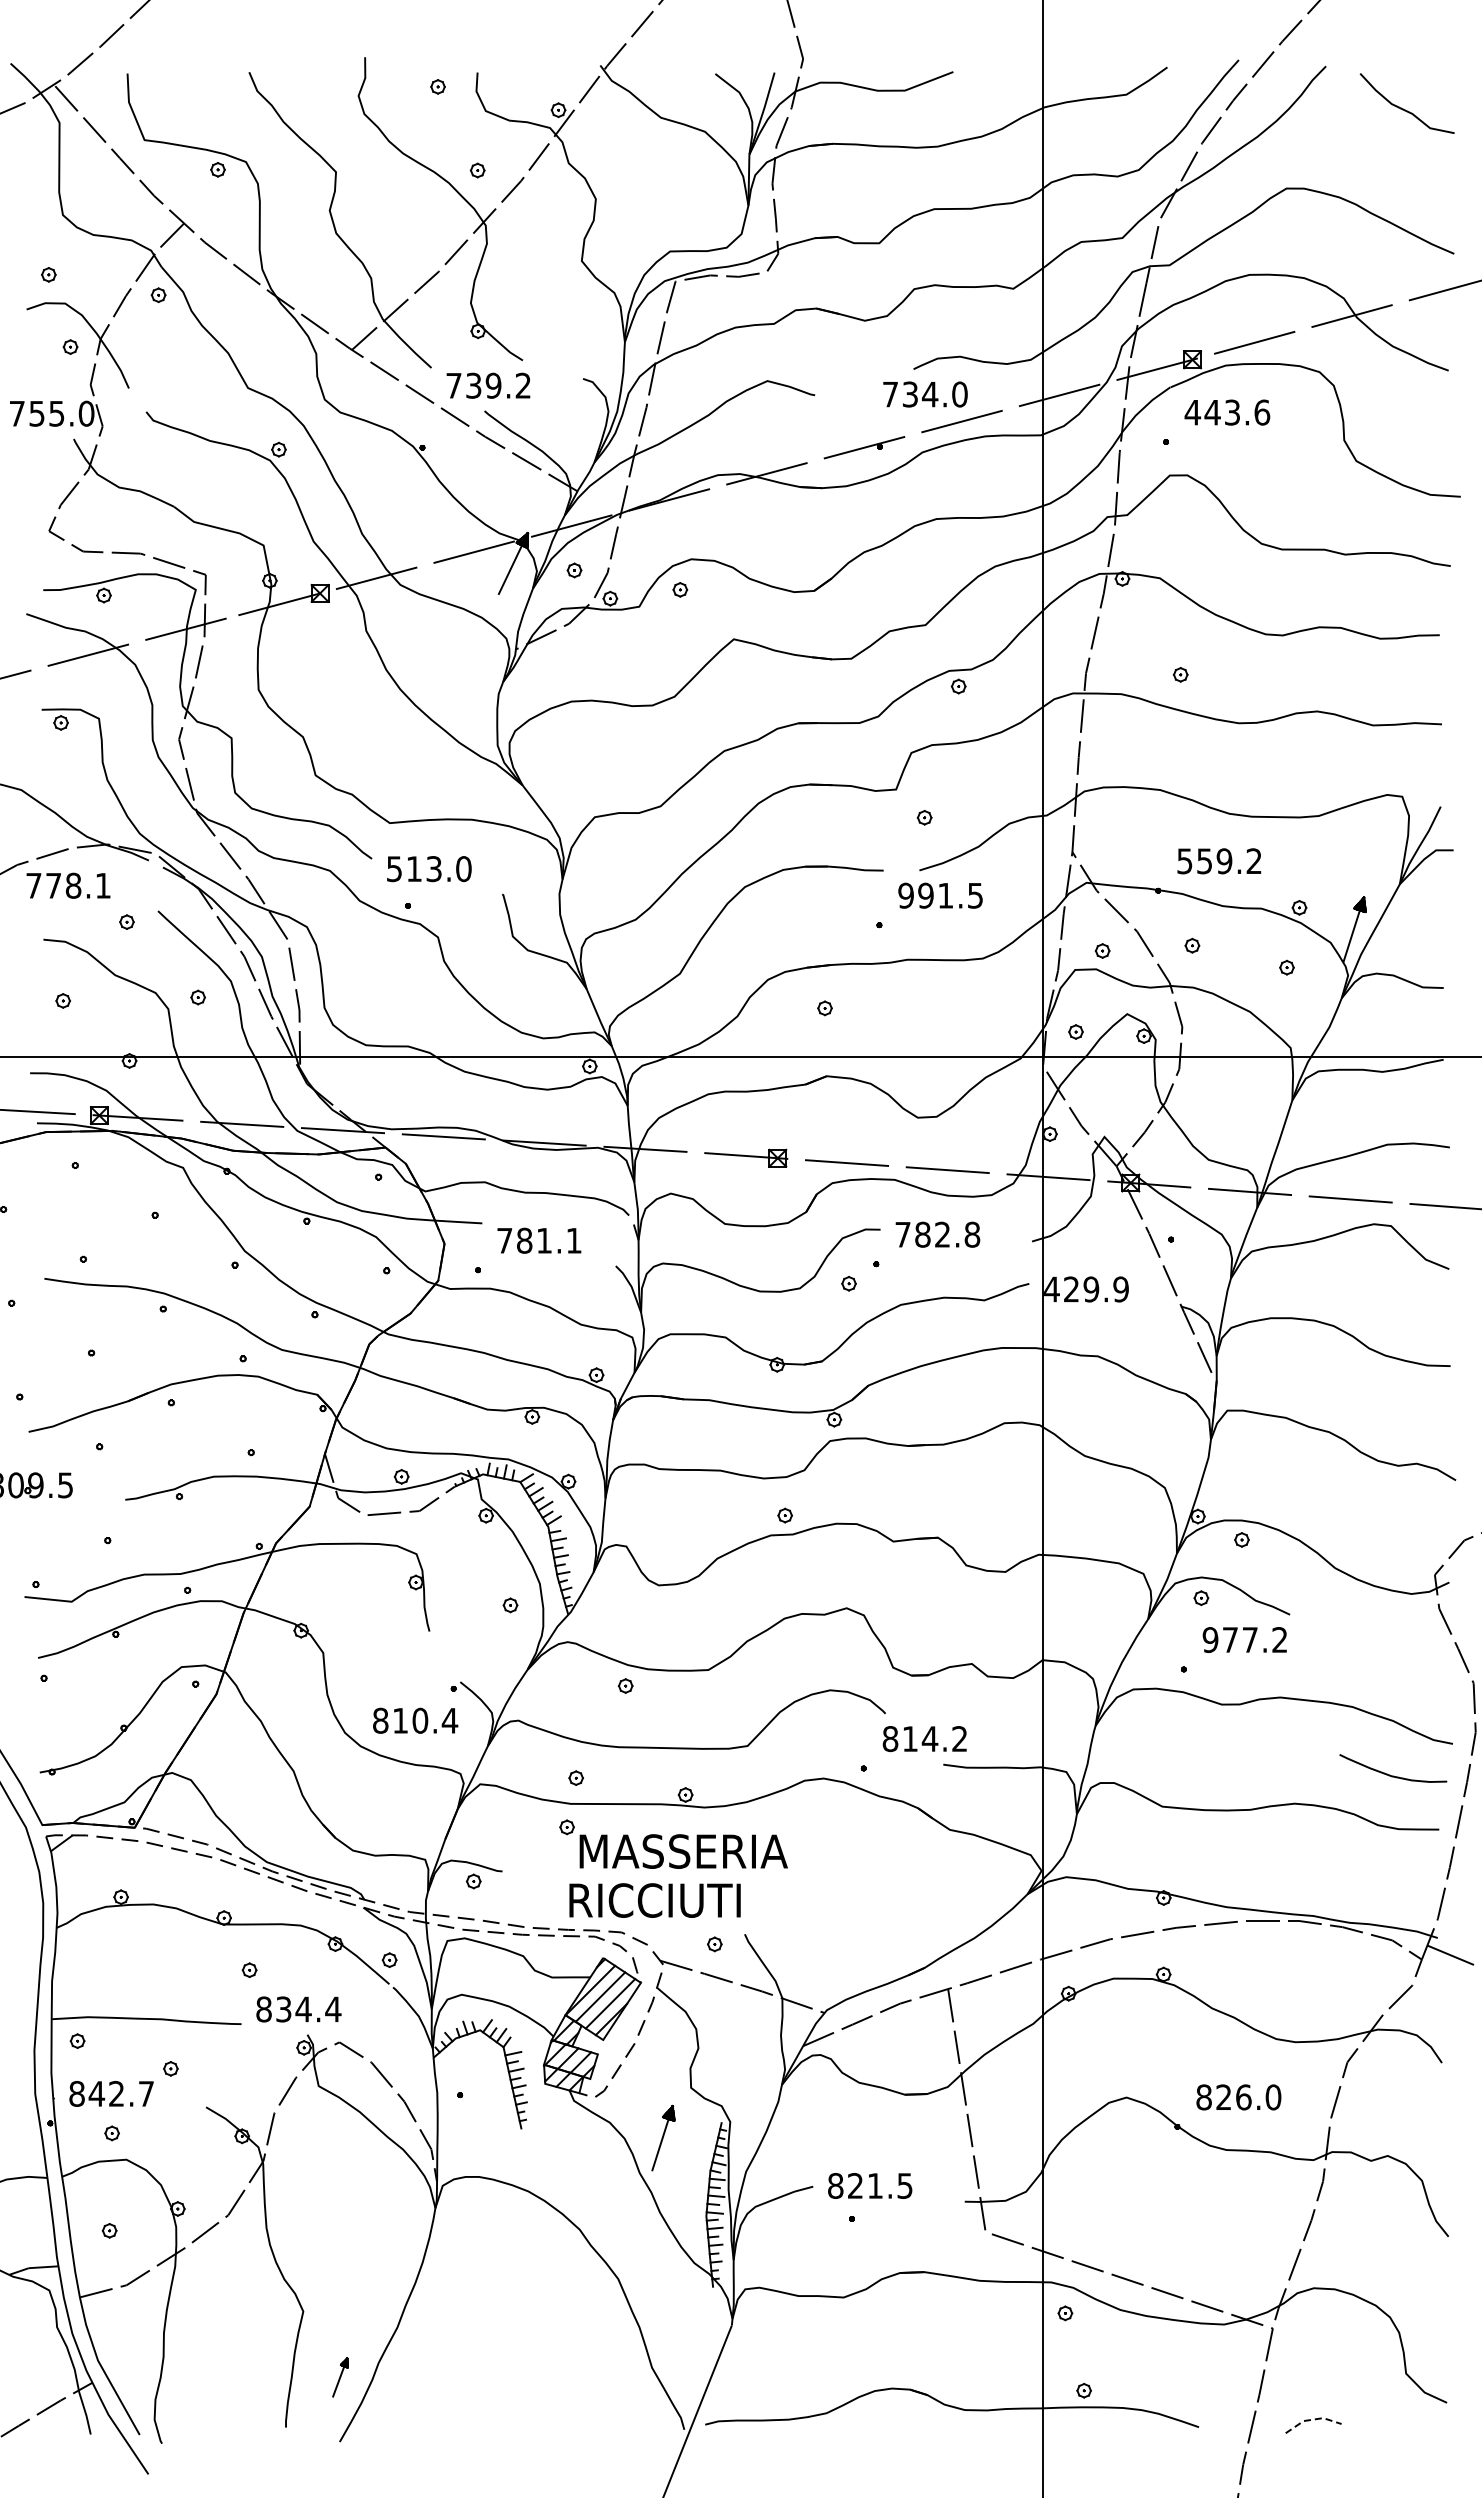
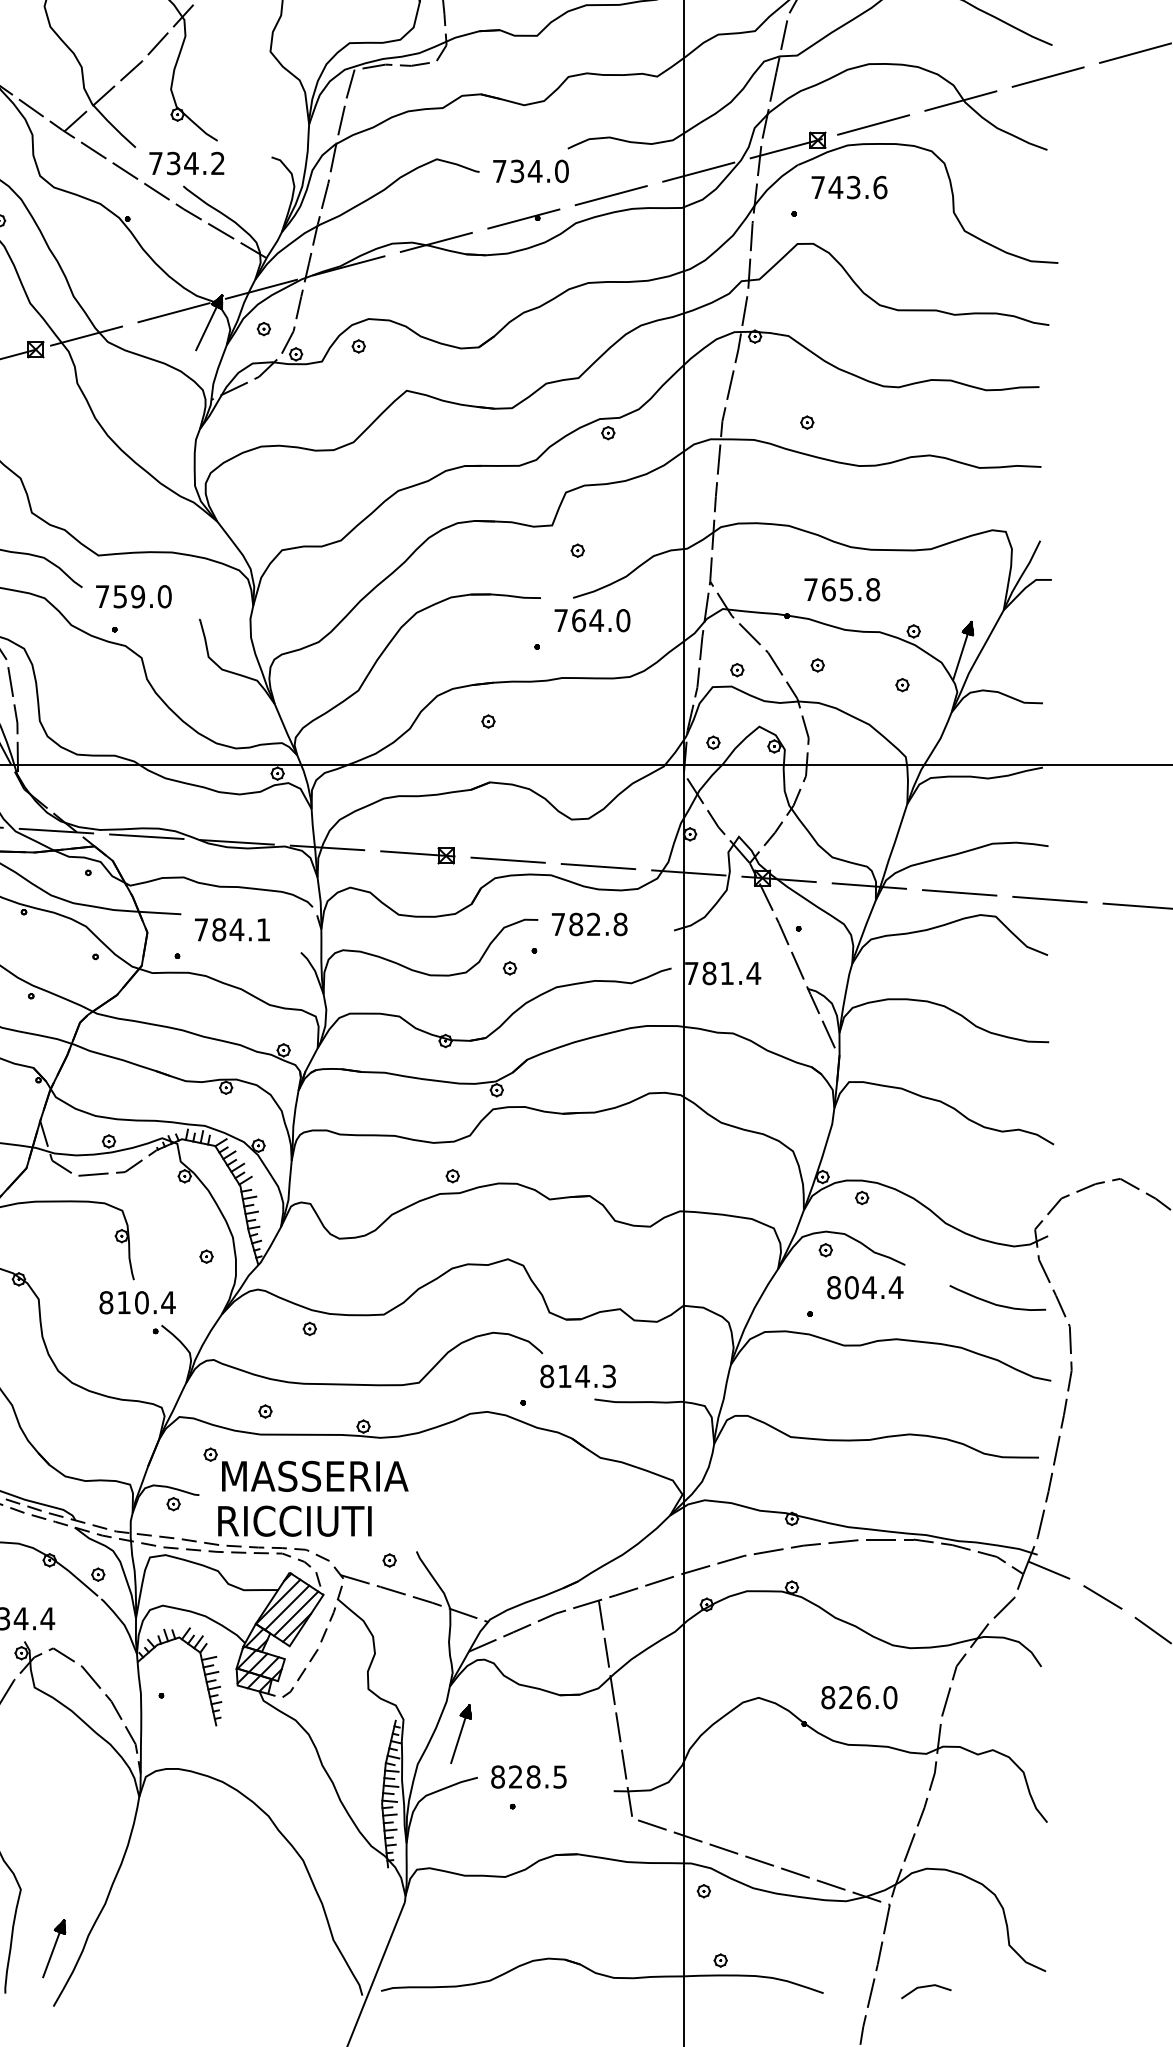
text: (493, 385) -> (191, 163), 739.2 -> 734.2
text: (925, 394) -> (531, 171), moved
text: (1192, 412) -> (817, 187), 443.6 -> 743.6
text: (1219, 861) -> (842, 589), 559.2 -> 765.8
text: (414, 869) -> (120, 597), 513.0 -> 759.0
text: (940, 895) -> (591, 620), 991.5 -> 764.0
text: (544, 1240) -> (237, 929), 781.1 -> 784.1
text: (1086, 1289) -> (722, 973), 429.9 -> 781.4
text: (1245, 1640) -> (865, 1288), 977.2 -> 804.4
text: (415, 1720) -> (137, 1302), moved
text: (959, 1739) -> (608, 1376), 814.2 -> 814.3
curve: (1390, 1774) -> (995, 1303), moved
part: (673, 1843) -> (306, 1469), moved
text: (654, 1900) -> (294, 1521), moved
part: (663, 2137) -> (461, 1733), moved
text: (875, 2185) -> (533, 1776), 821.5 -> 828.5
part: (340, 2377) -> (54, 1948), size x1.67
line: (1312, 2419) -> (925, 1986), dashed -> solid

